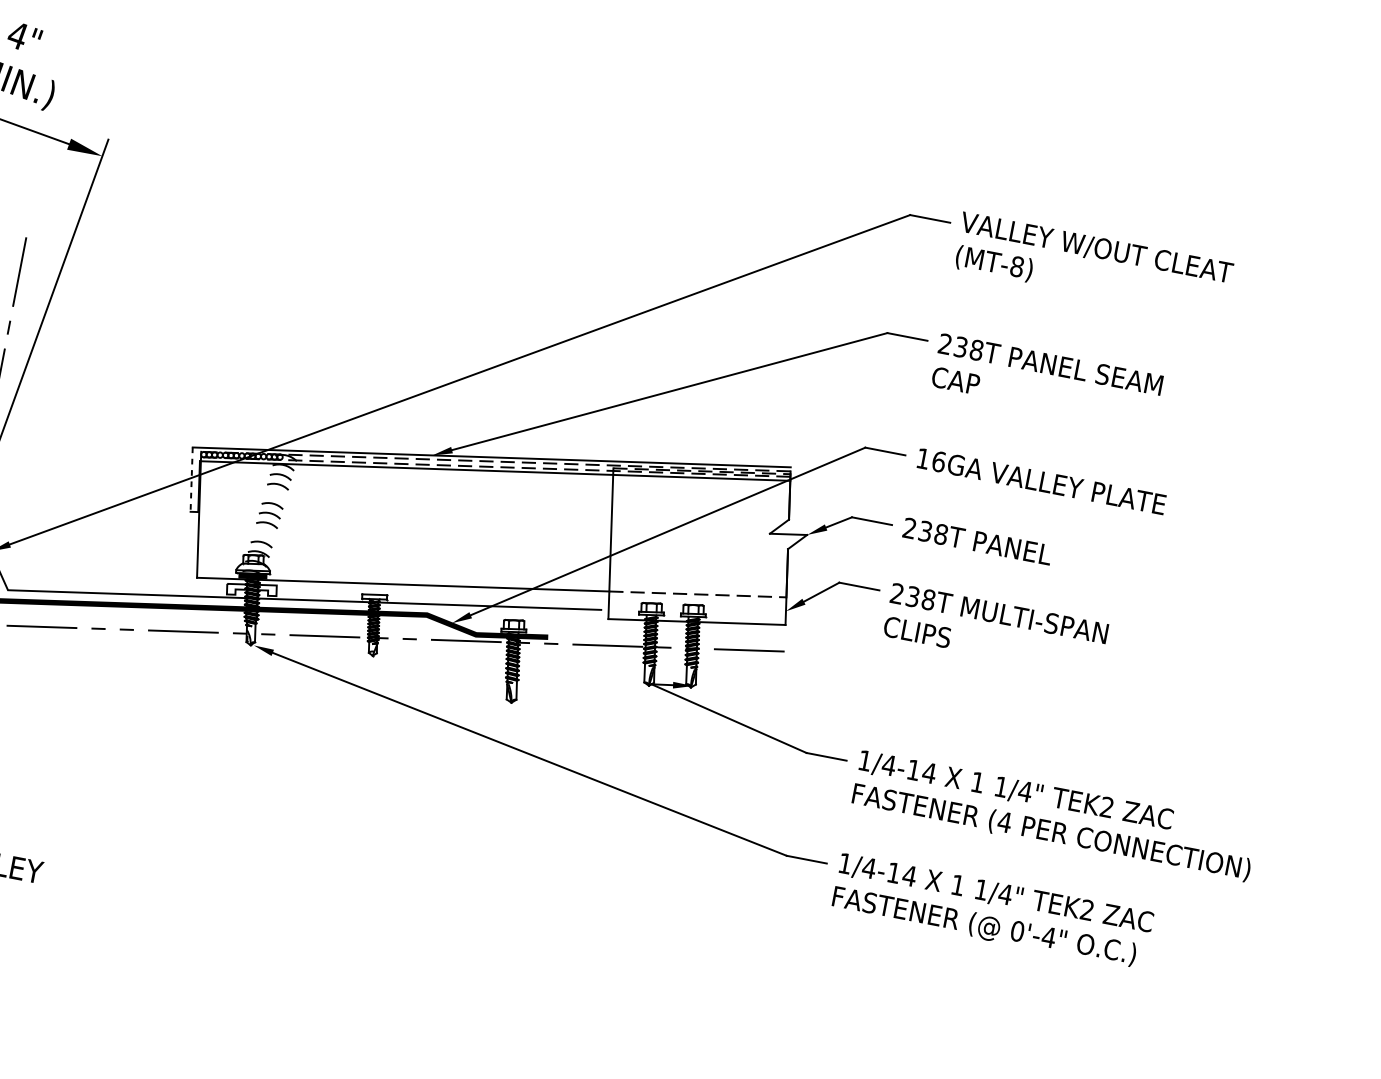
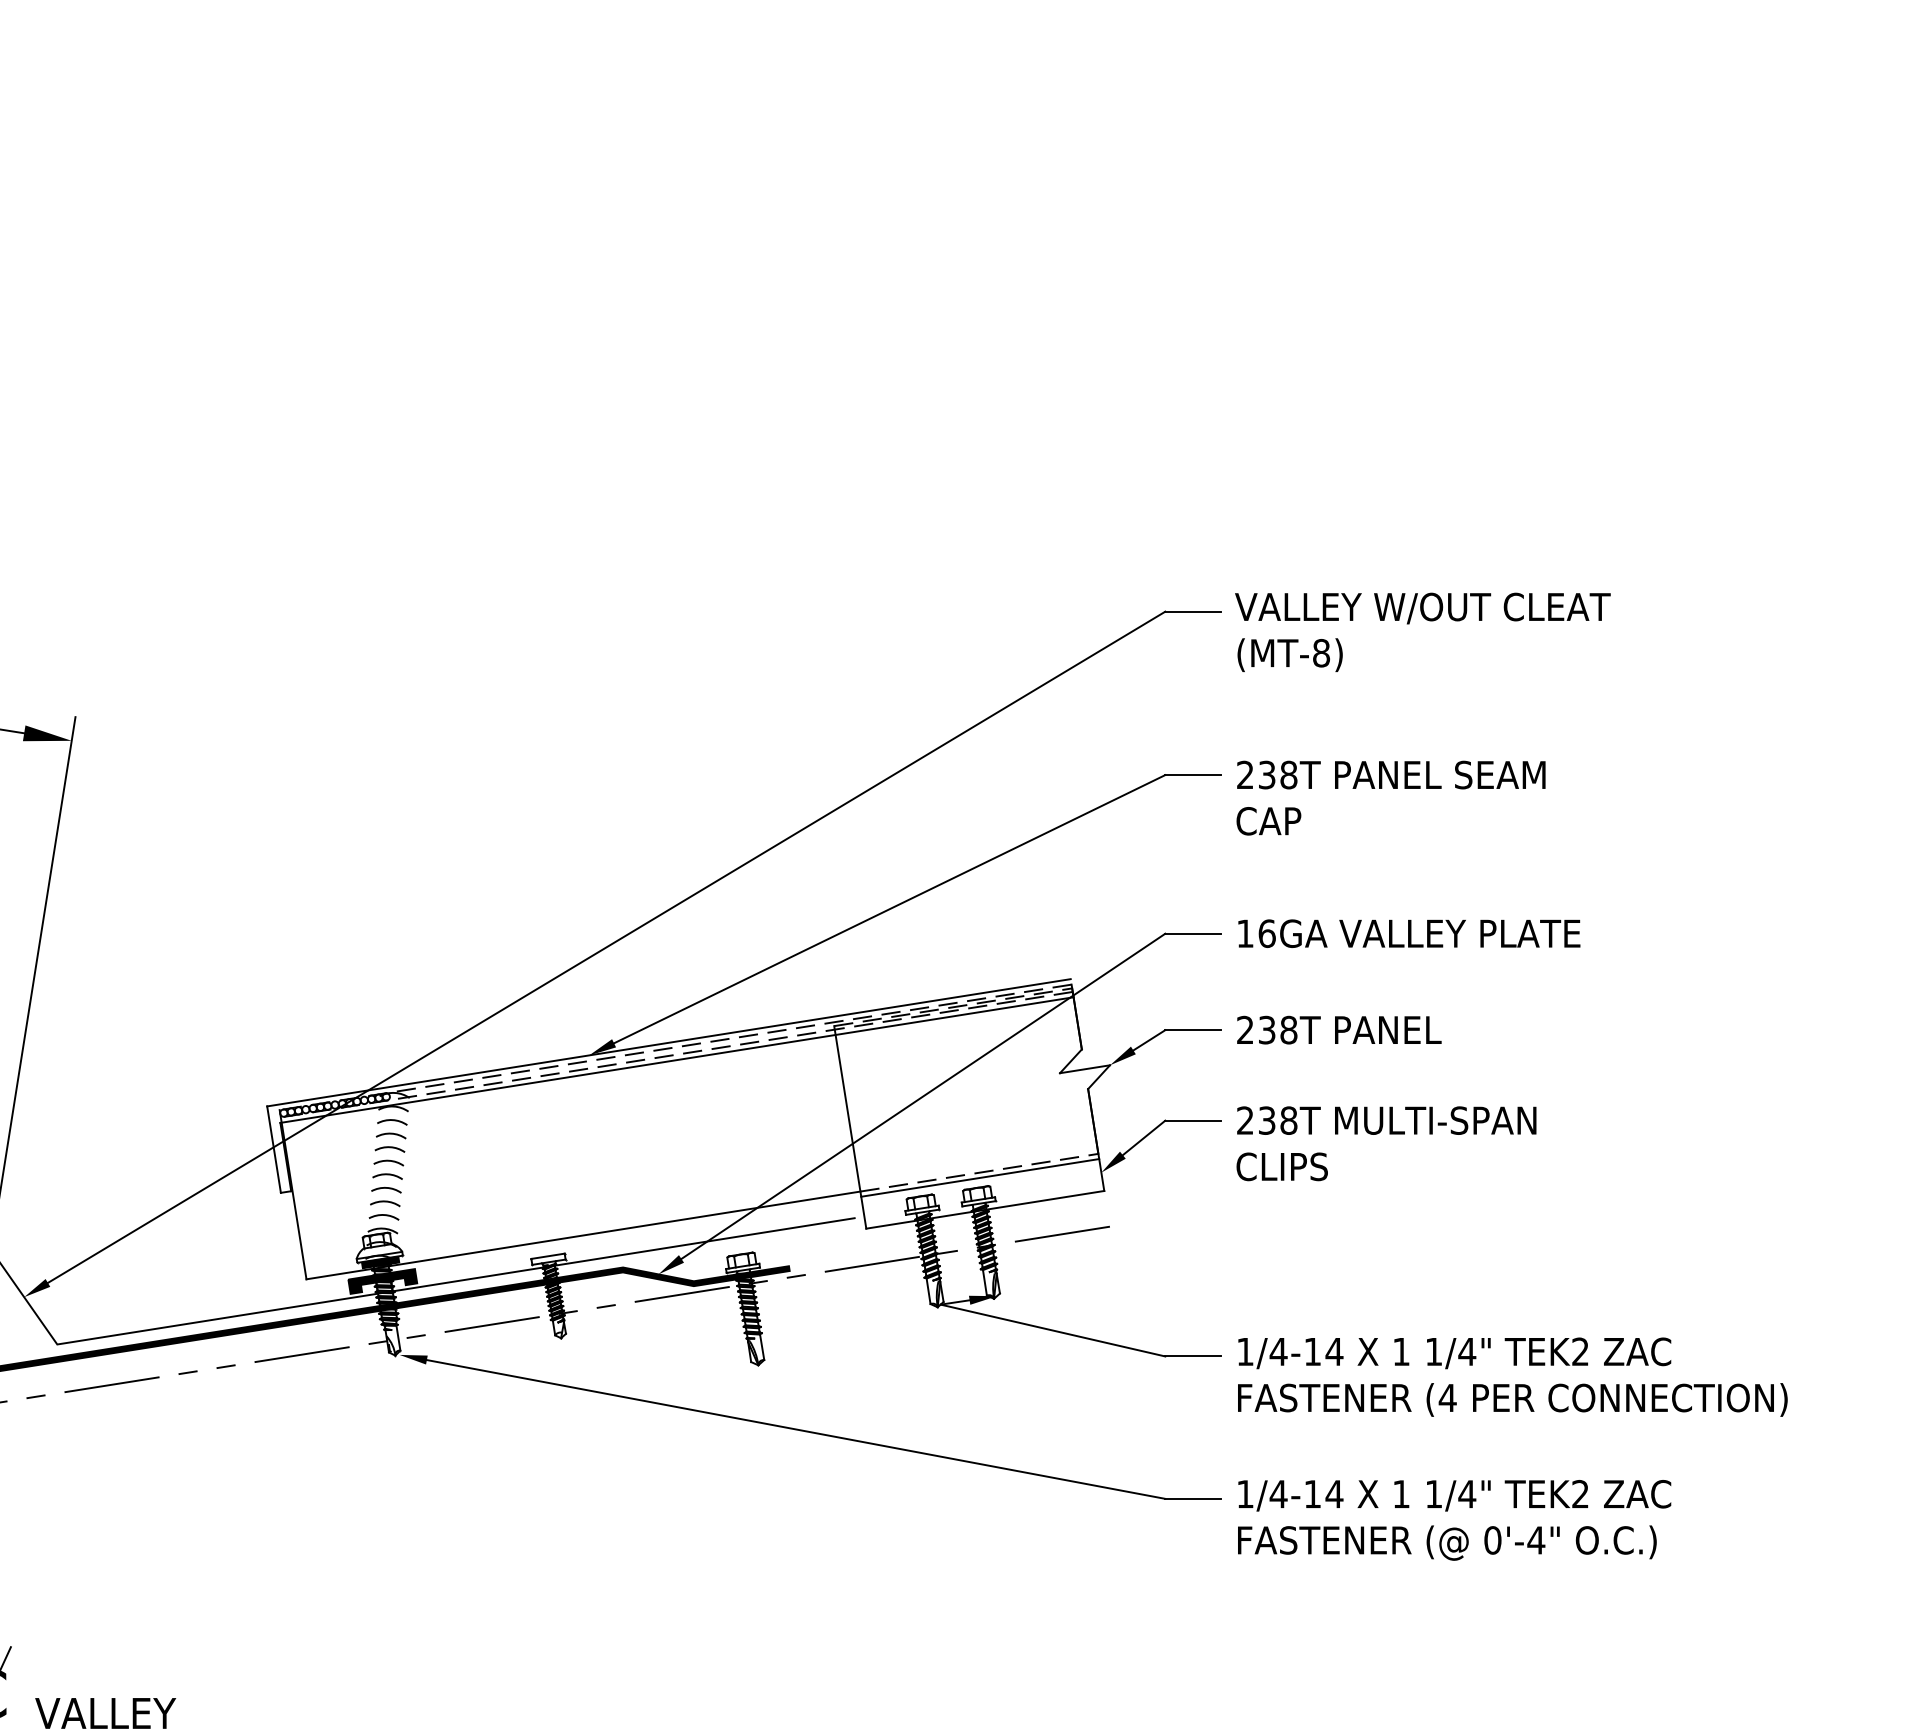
line: (192, 479) -> (274, 1149), dashed -> solid
arc: (275, 494) -> (389, 1148), added
arc: (264, 533) -> (385, 1202), added
fill: (251, 589) -> (382, 1281), added
line: (698, 598) -> (980, 1177), added

